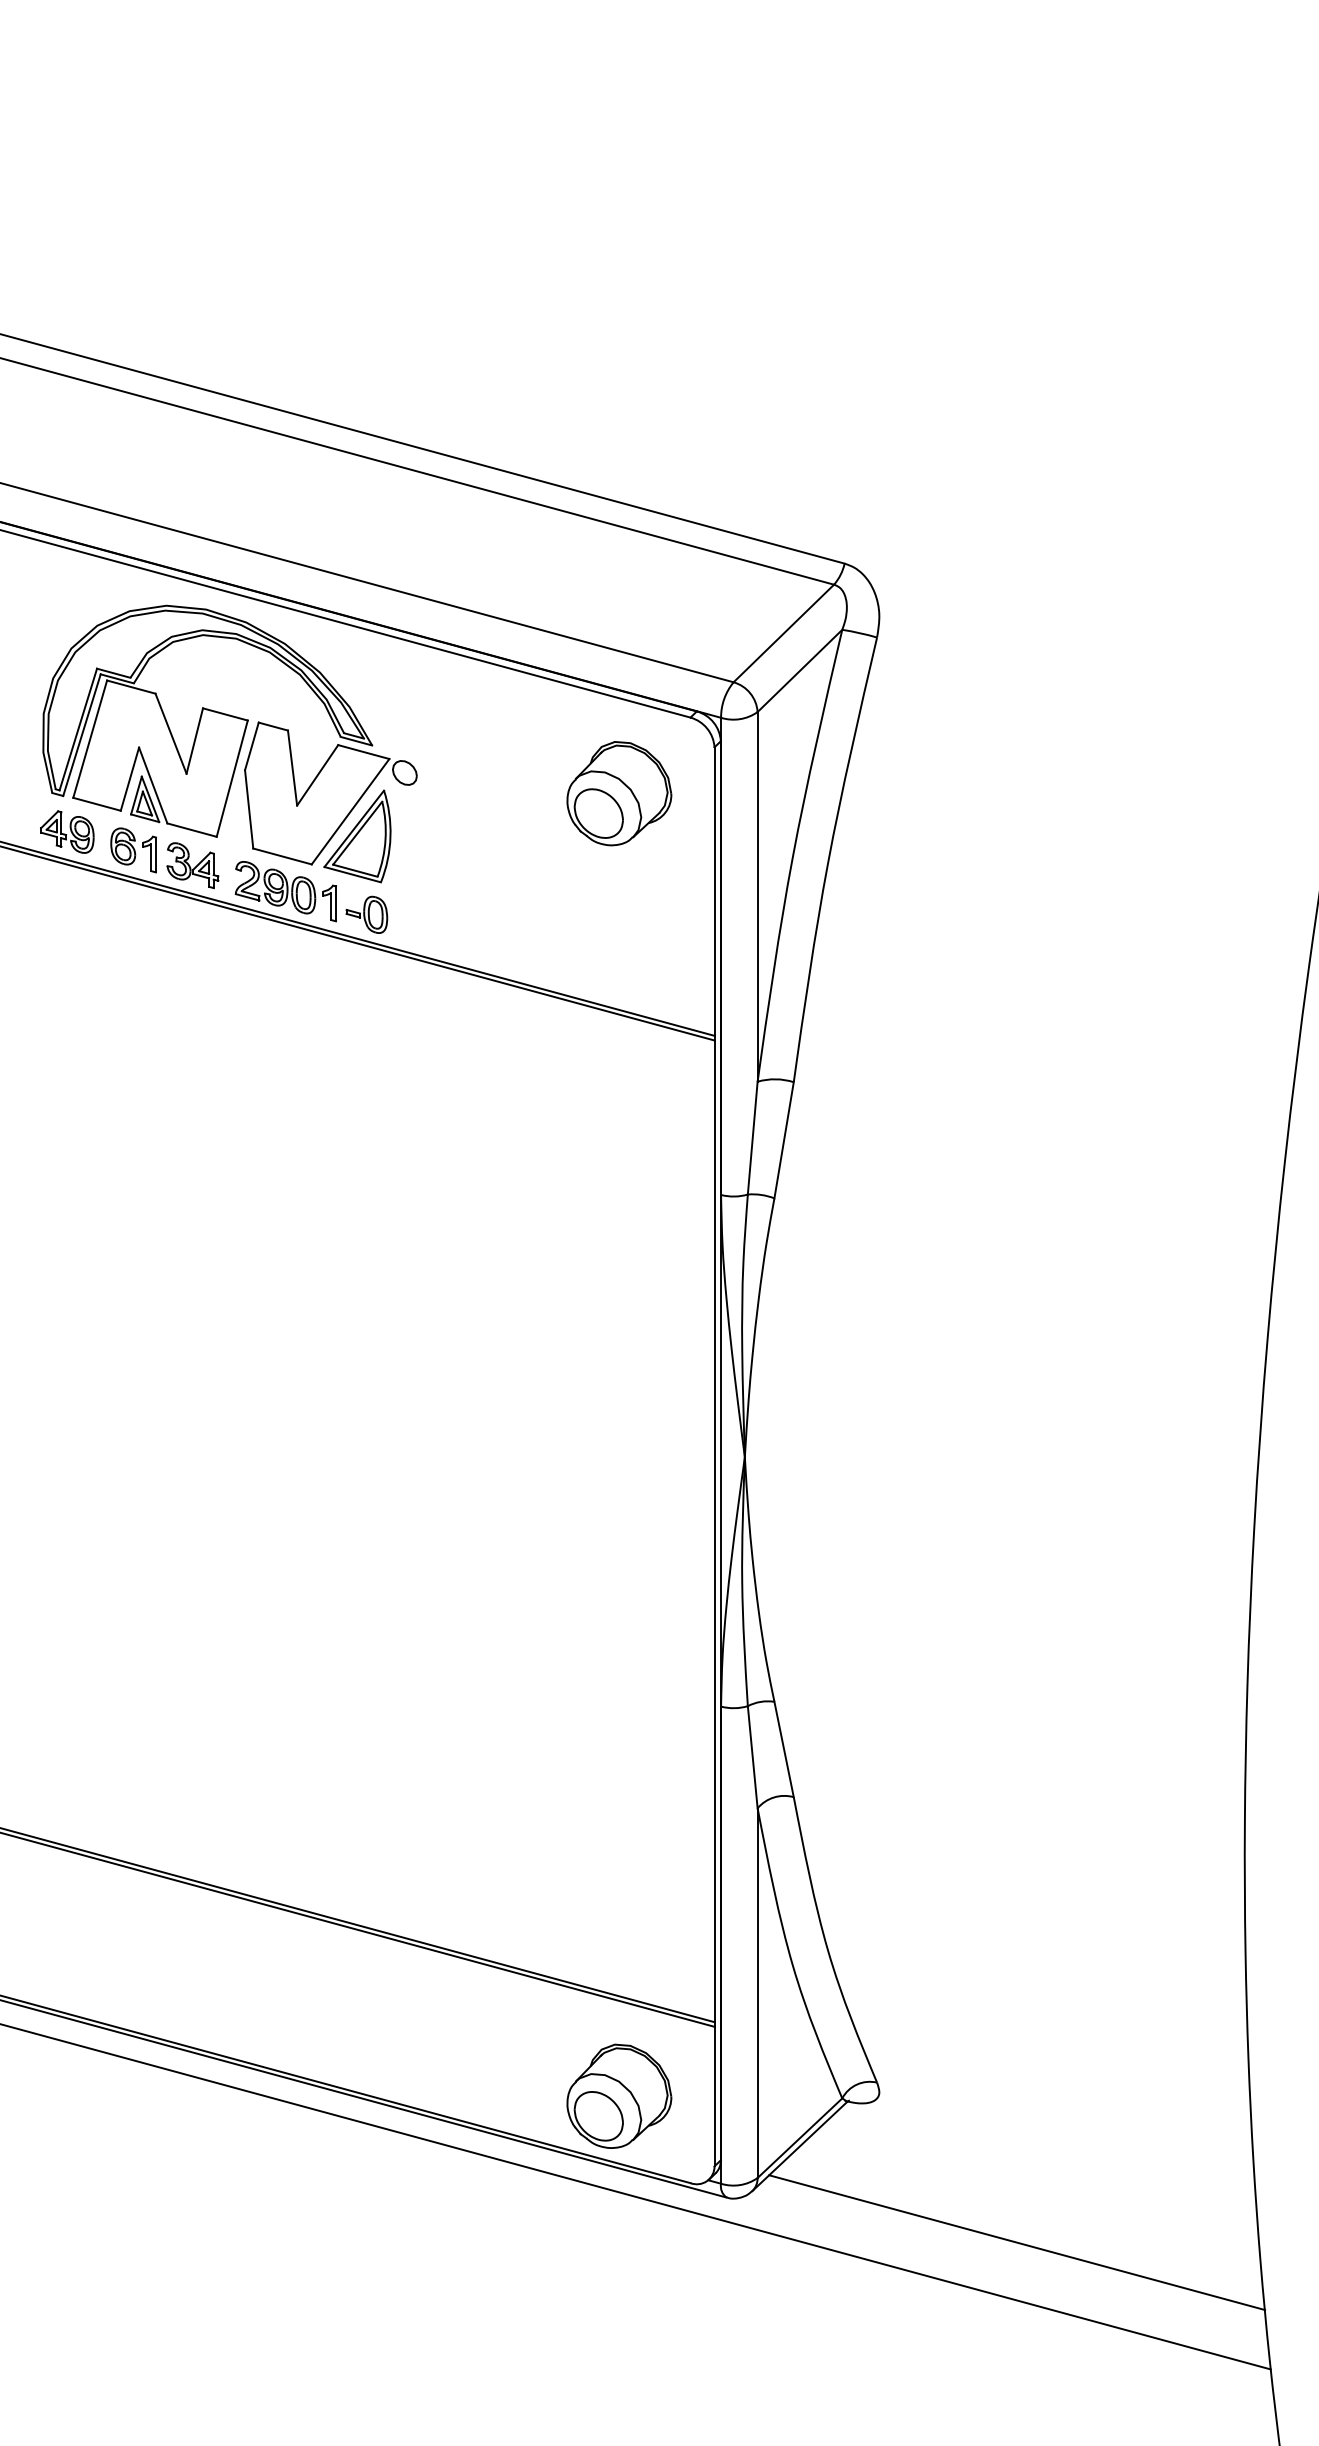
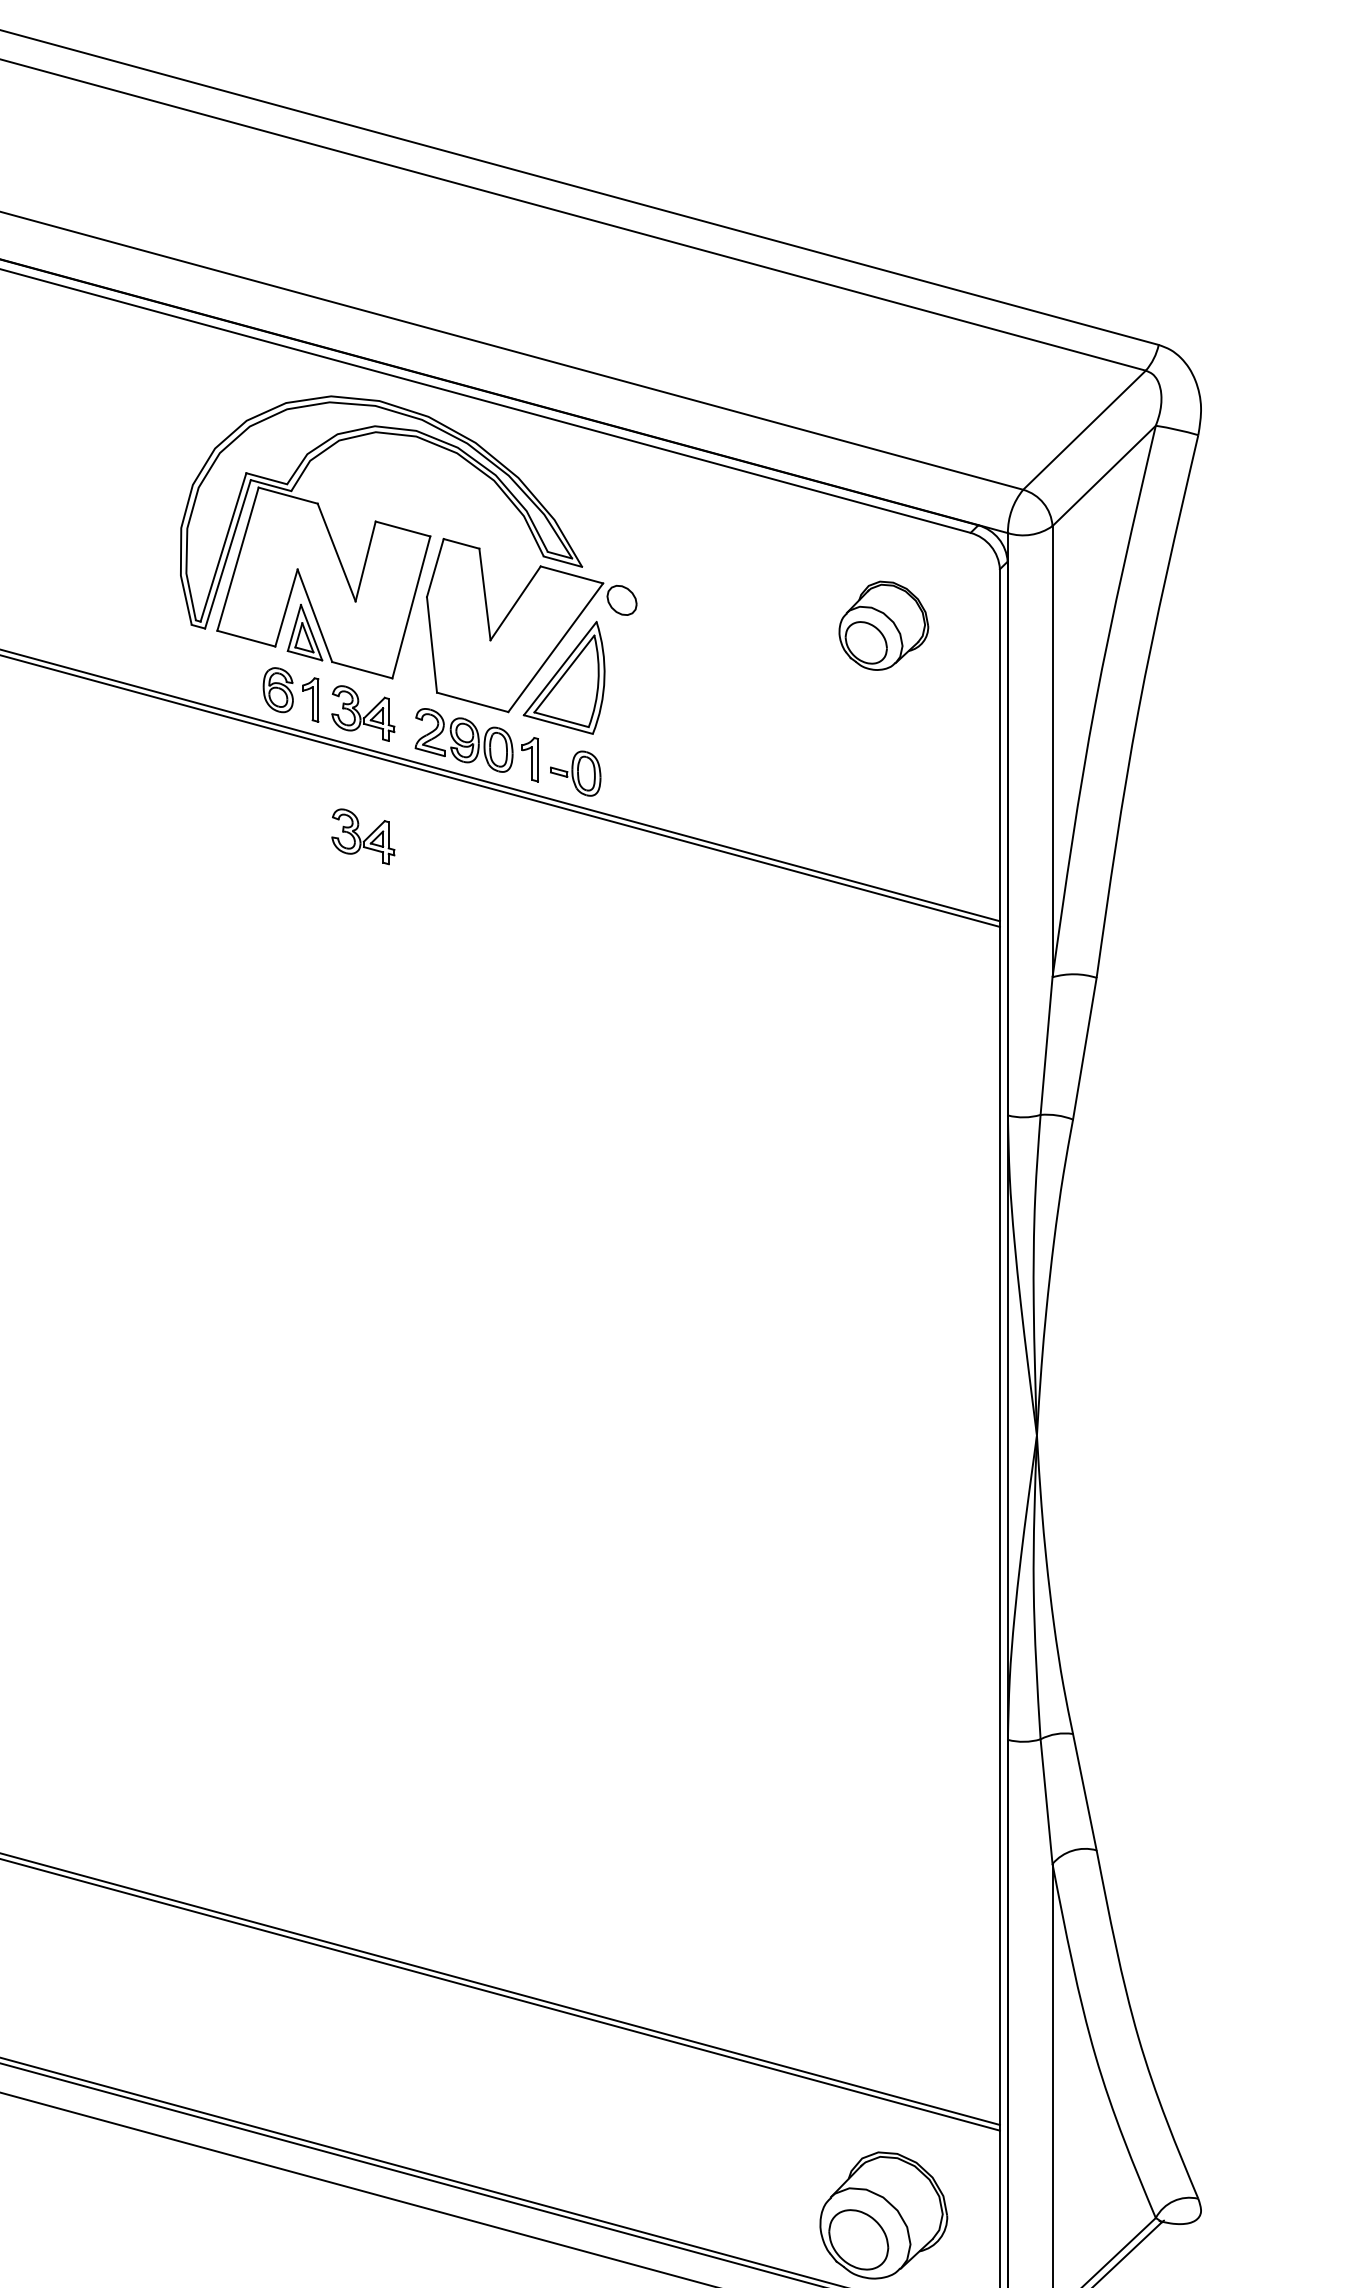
part: (619, 793) -> (883, 625), size x0.7
part: (67, 831) -> (210, 671), removed
part: (192, 966) -> (362, 836), added

